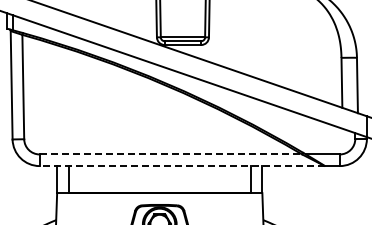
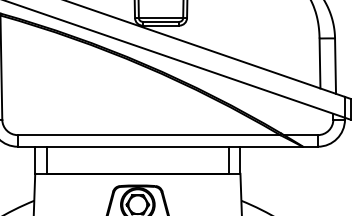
line: (171, 154) -> (149, 135), dashed -> solid
line: (181, 166) -> (159, 147), dashed -> solid

